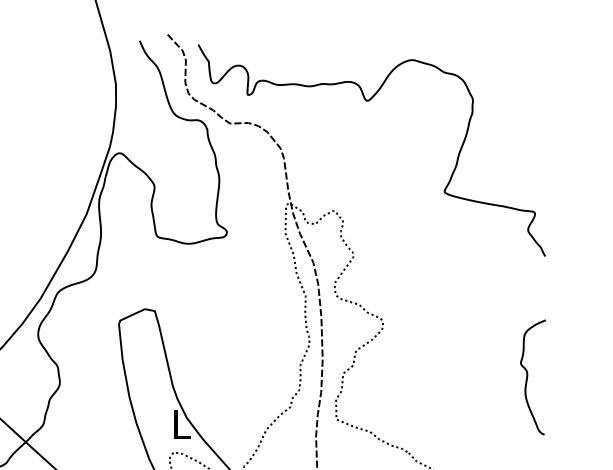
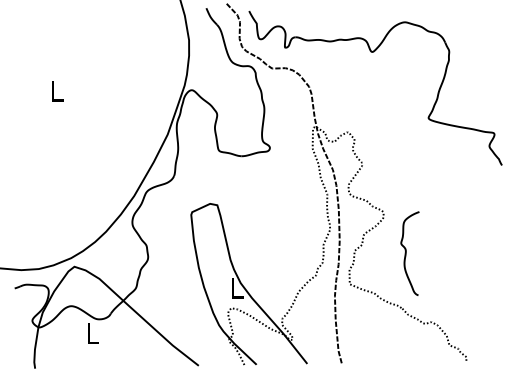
curve: (528, 377) -> (406, 253), moved

